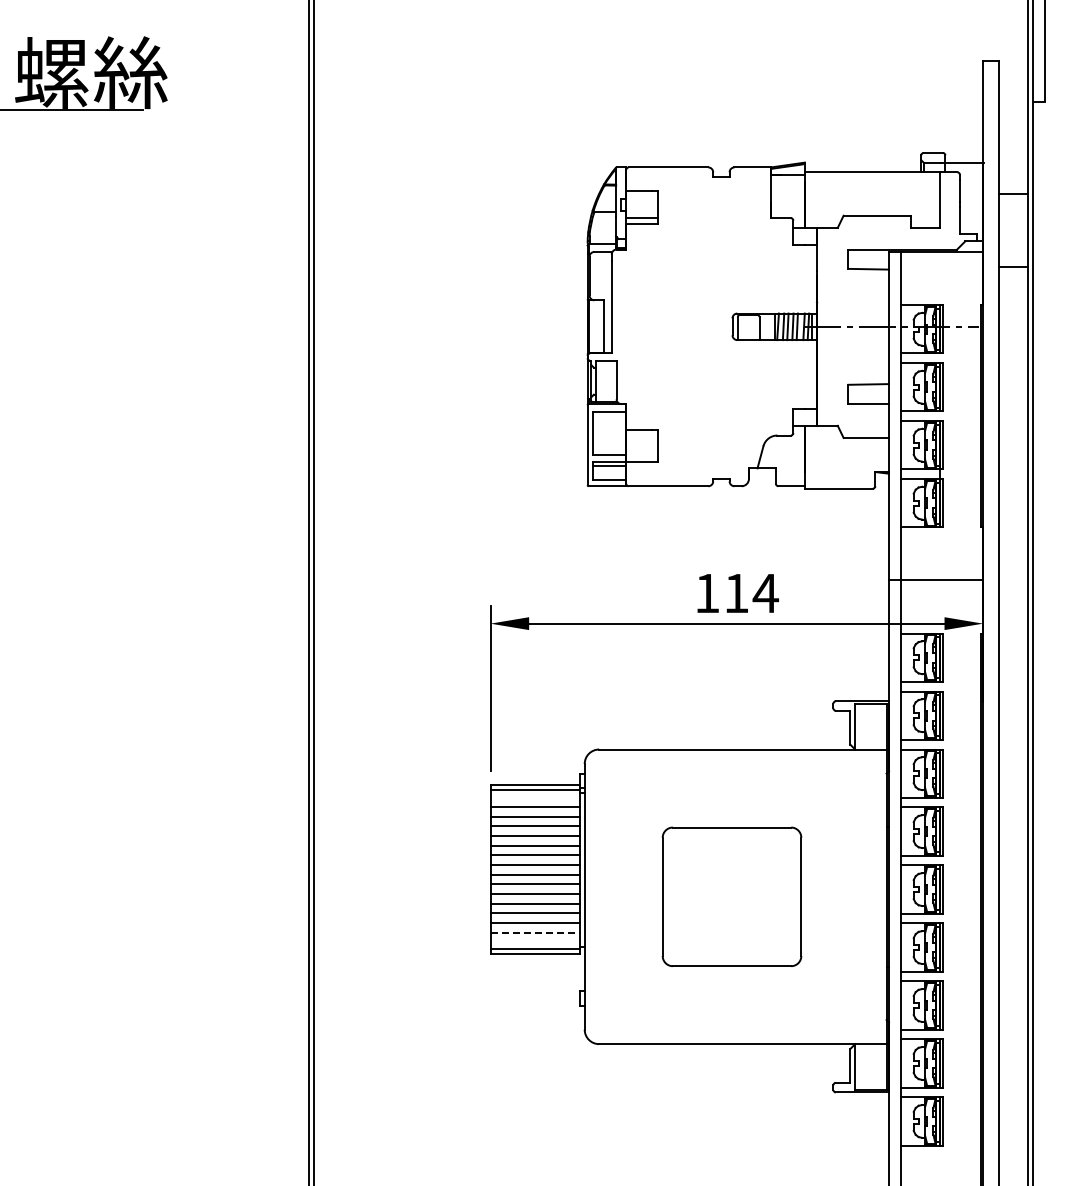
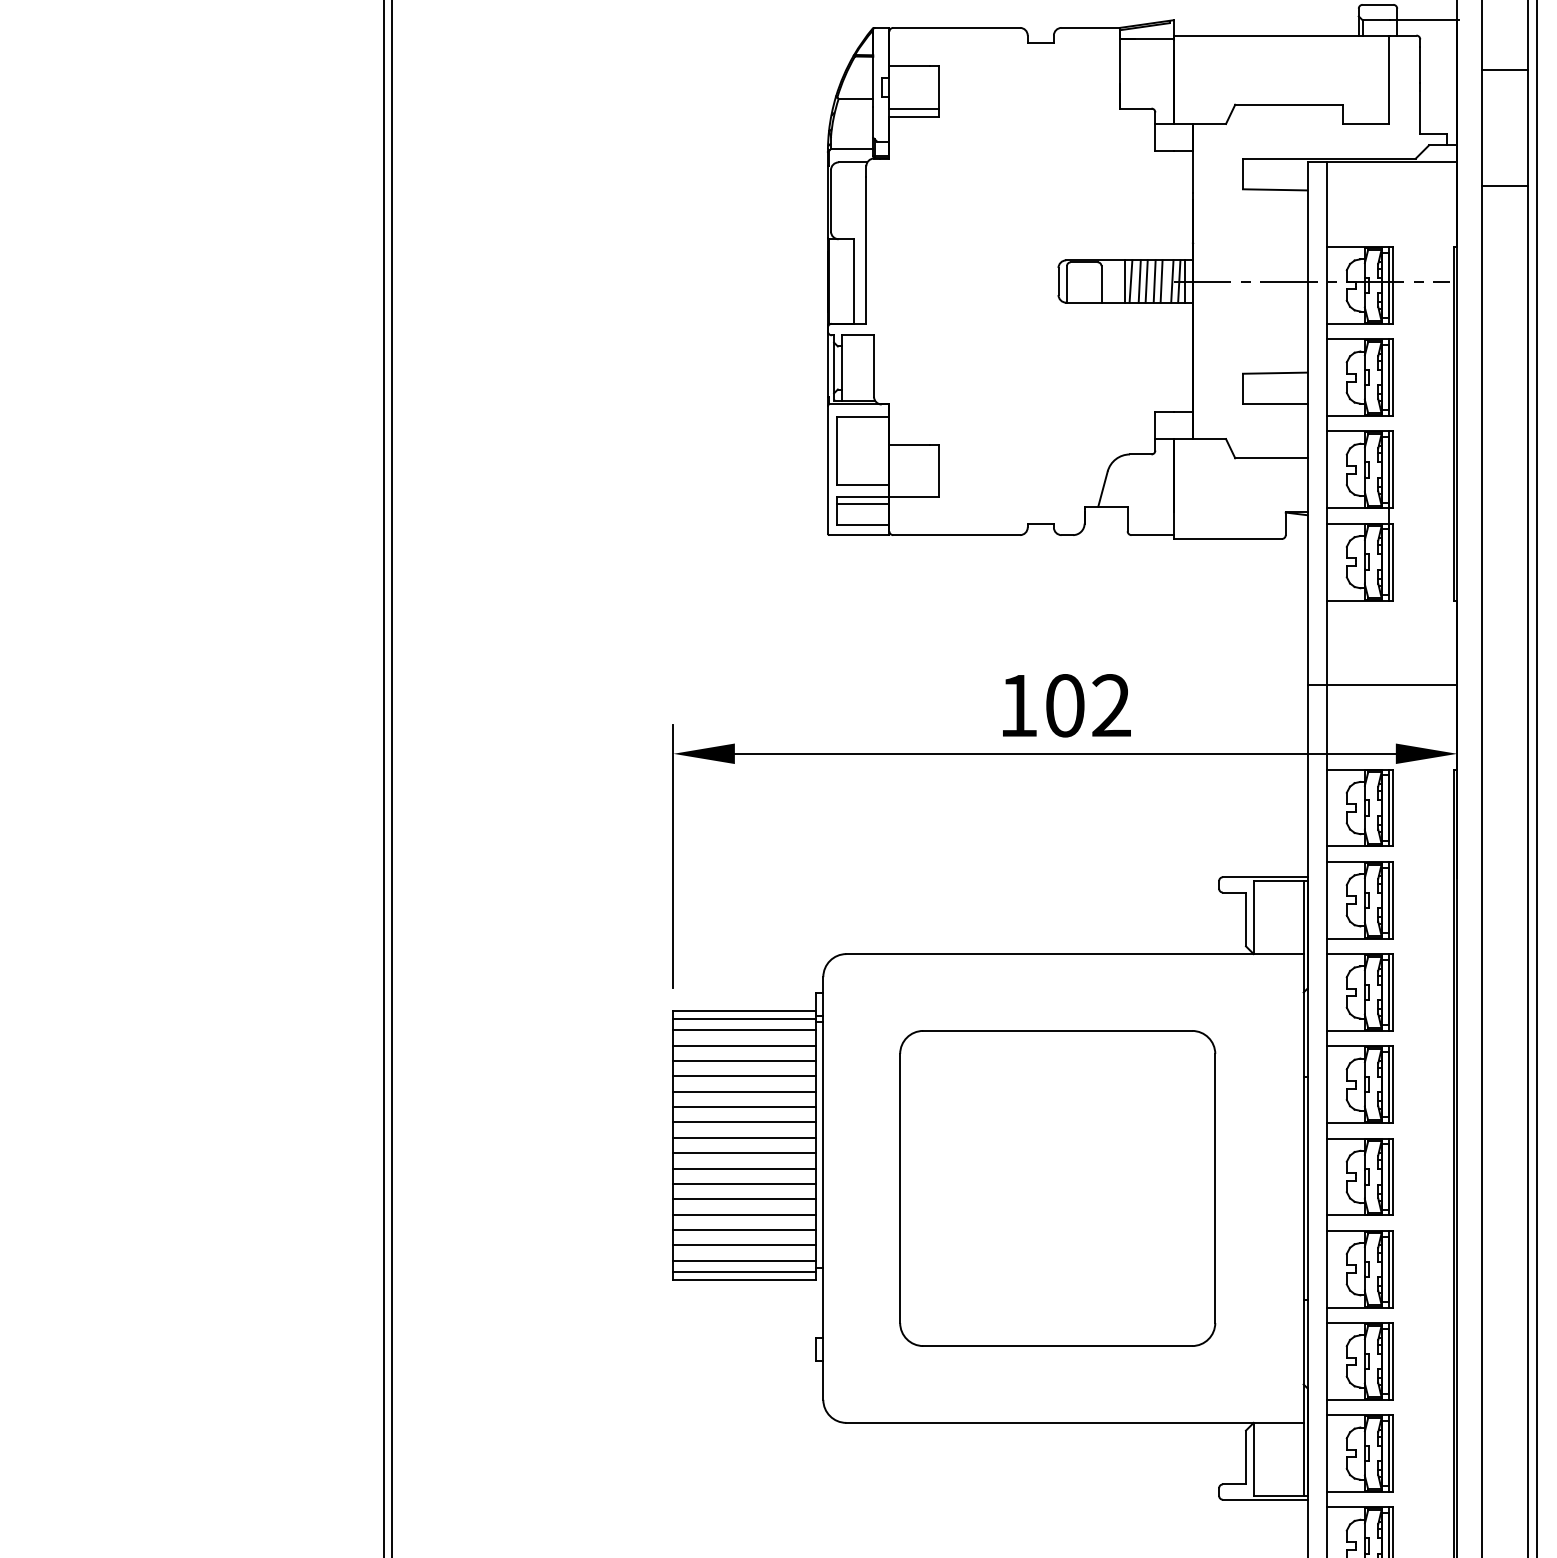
text: (751, 593) -> (1088, 705), 114 -> 102
line: (534, 797) -> (743, 1030), added
part: (731, 896) -> (1056, 1187), size x1.43
line: (535, 932) -> (745, 1245), dashed -> solid
line: (534, 942) -> (743, 1261), added

